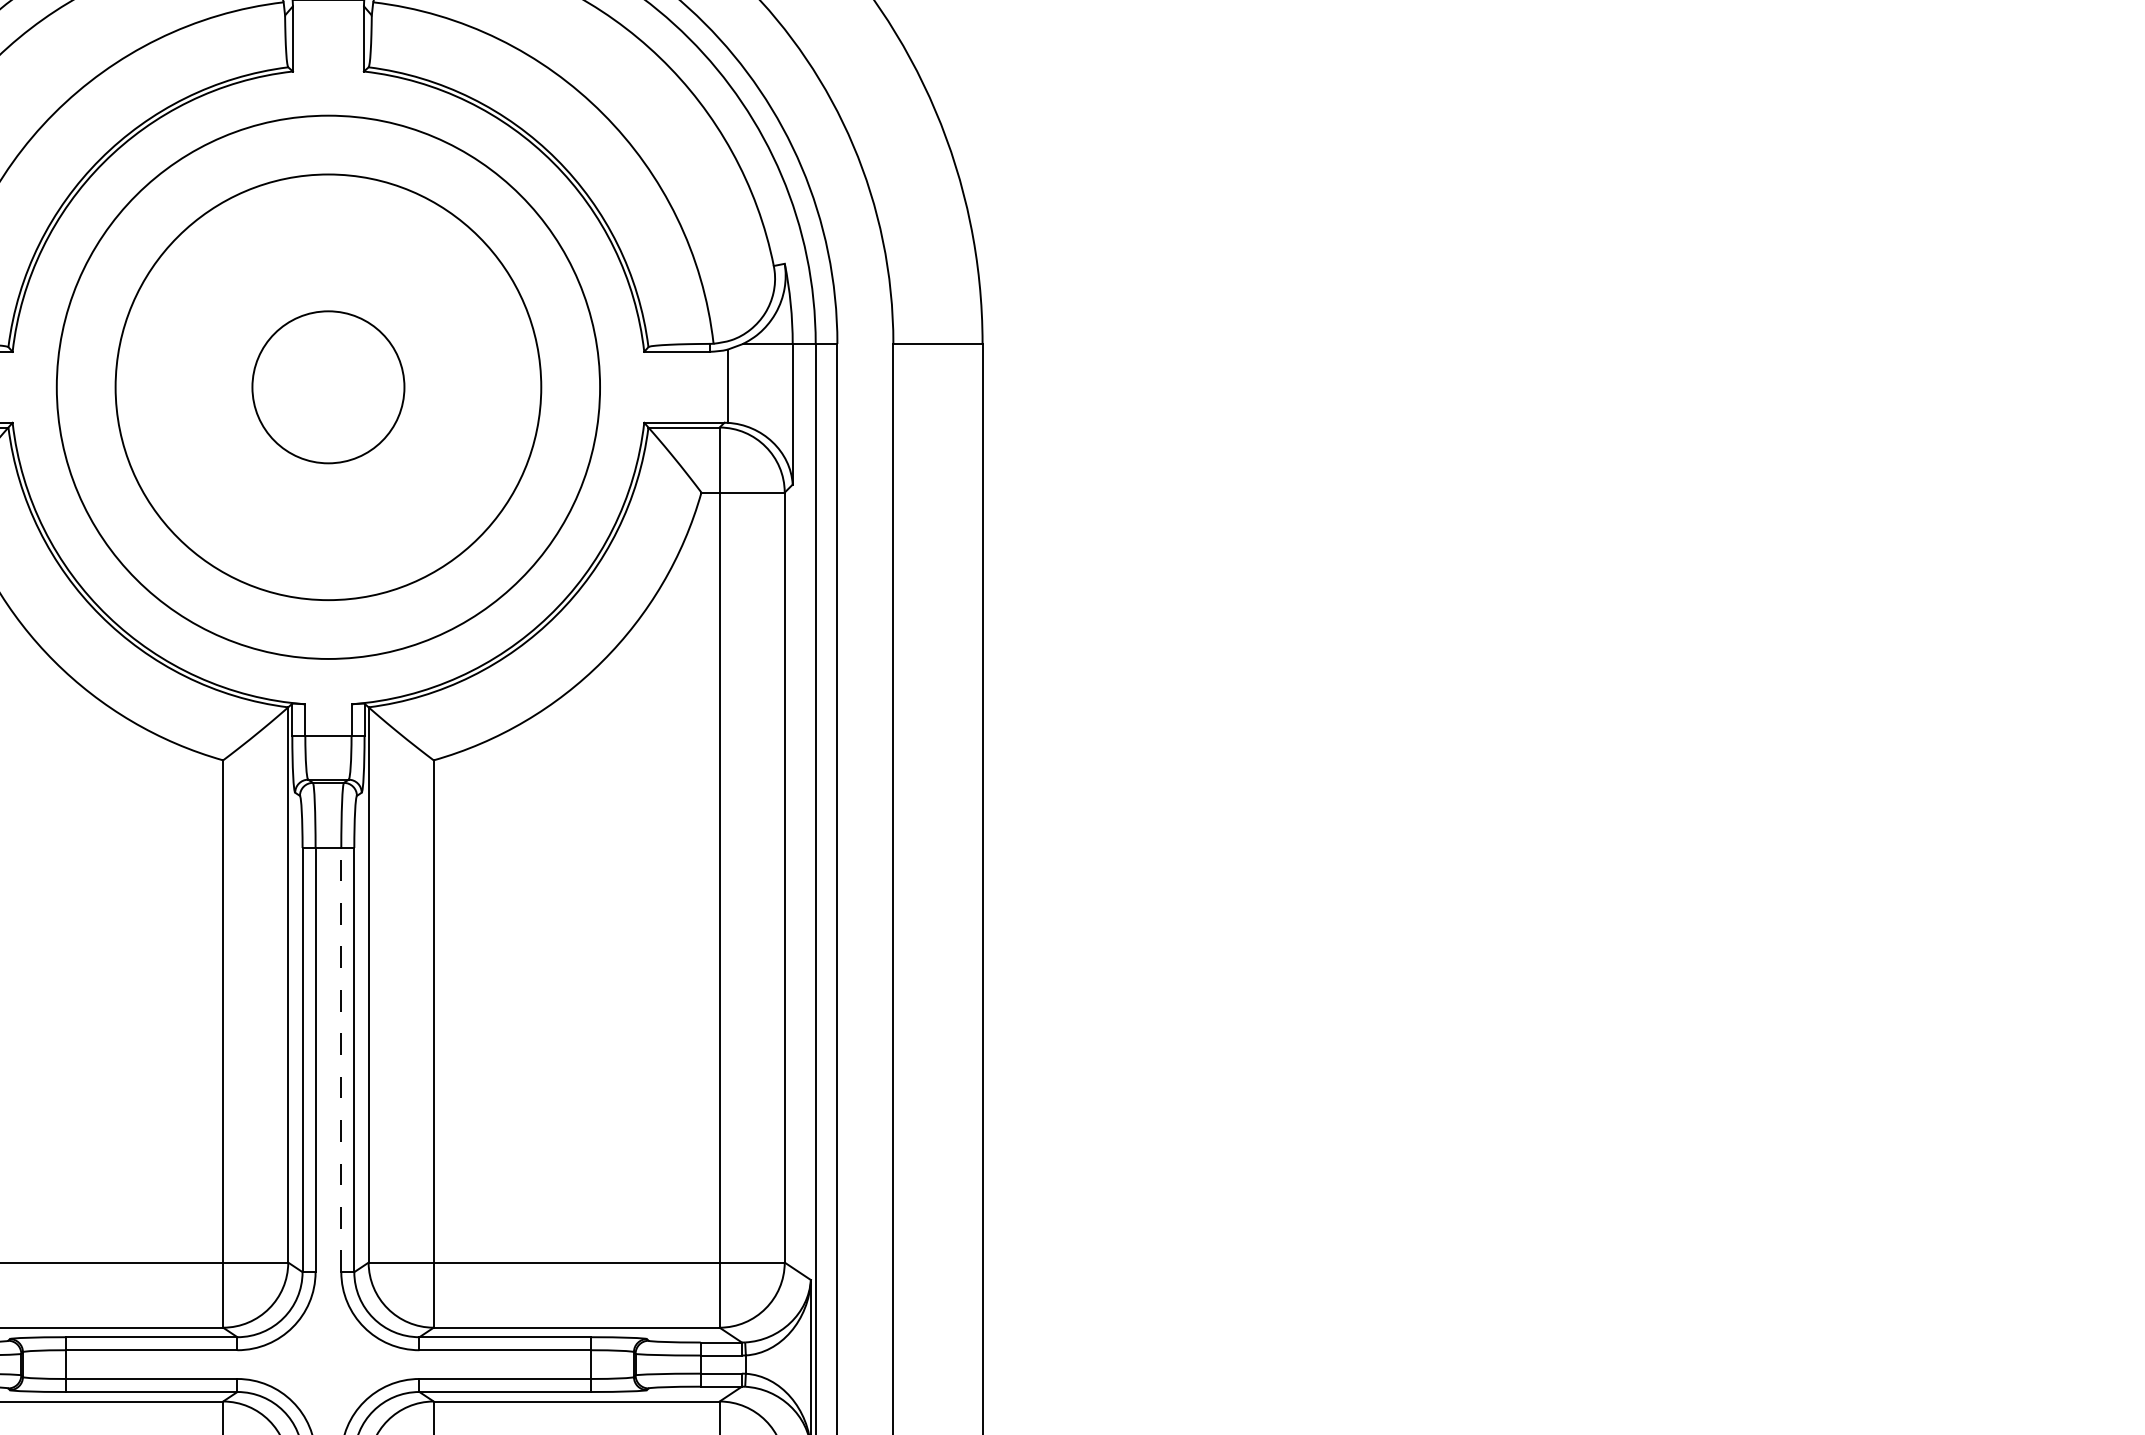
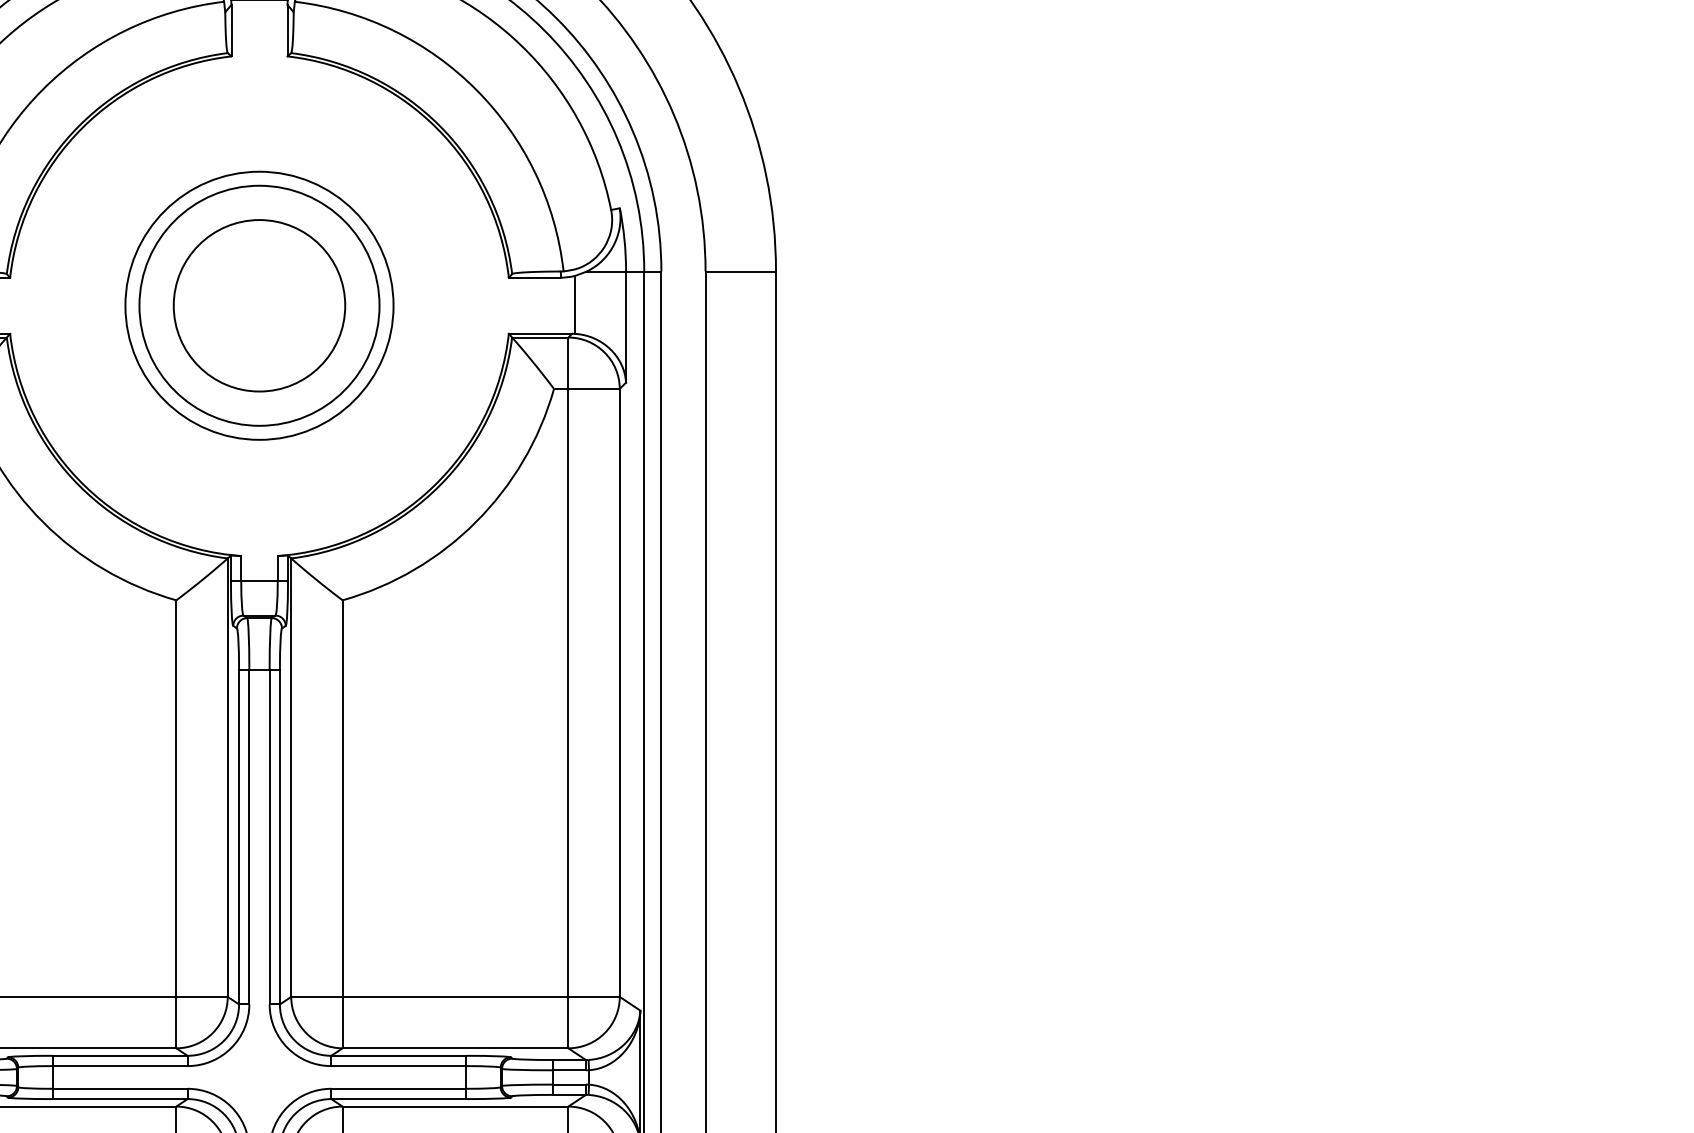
circle: (328, 386) -> (259, 305), size x1.43
circle: (328, 387) -> (259, 305), size x0.62
circle: (328, 387) -> (259, 305), size x0.71
line: (341, 1059) -> (269, 836), dashed -> solid

